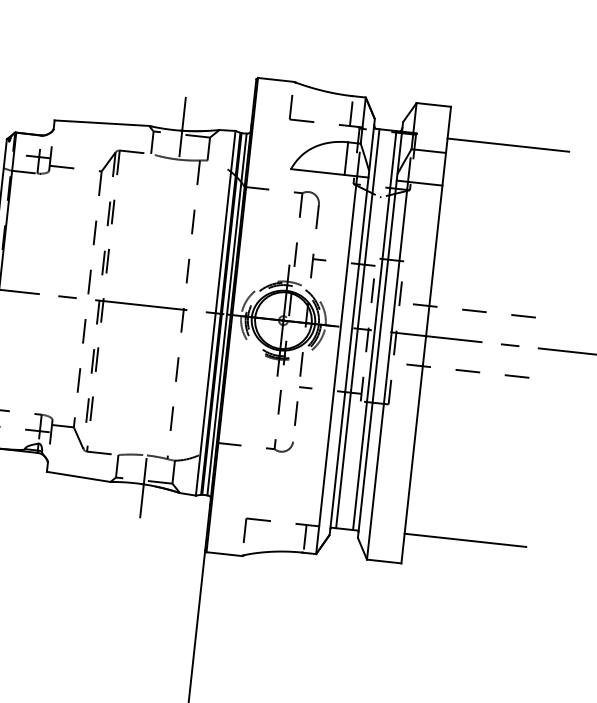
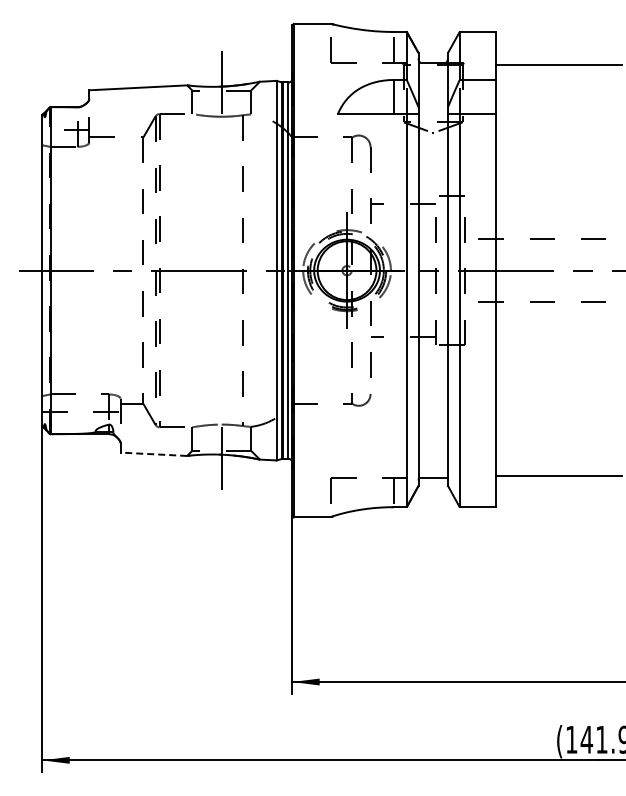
line: (357, 328) -> (424, 270), removed
line: (375, 330) -> (442, 270), removed
line: (78, 477) -> (153, 454), solid -> dashed

